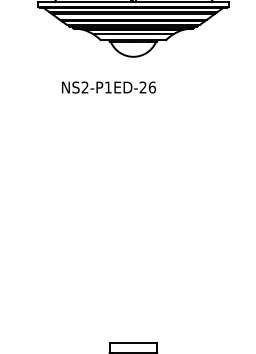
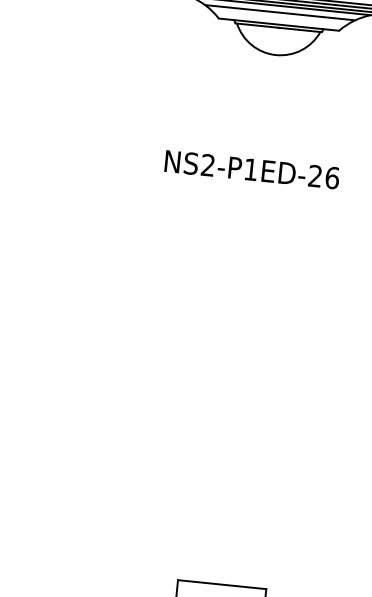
text: (108, 87) -> (251, 169), moved

